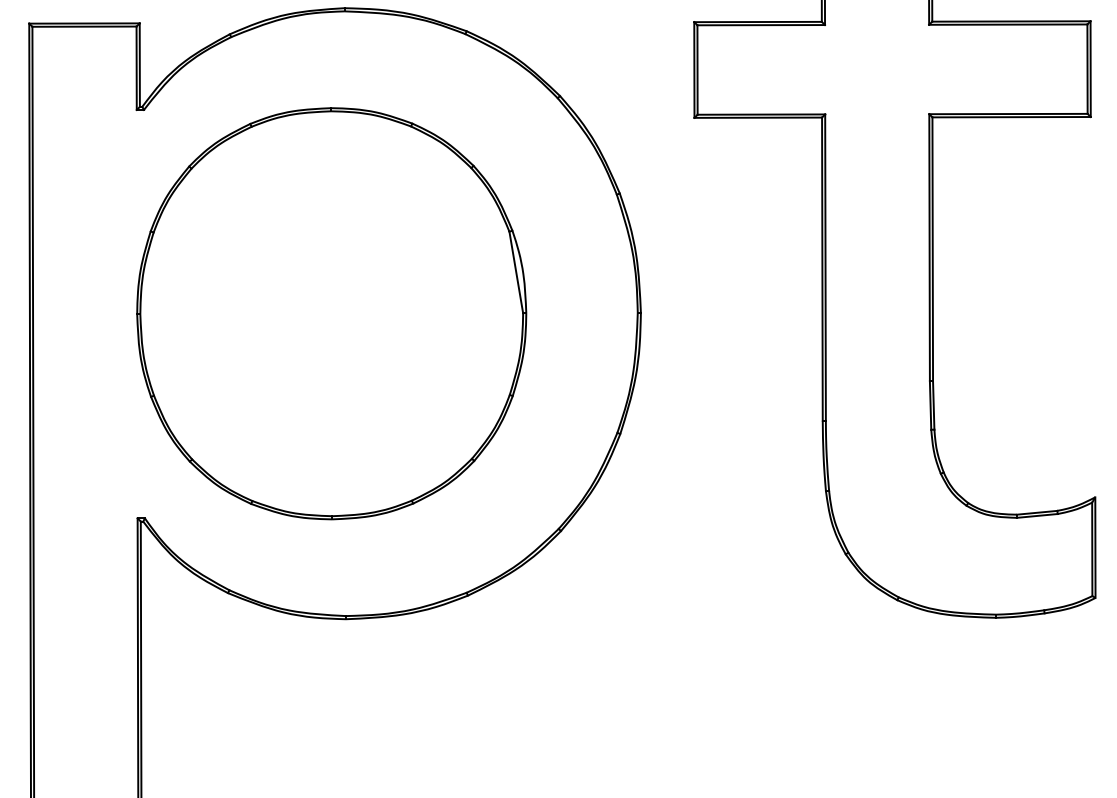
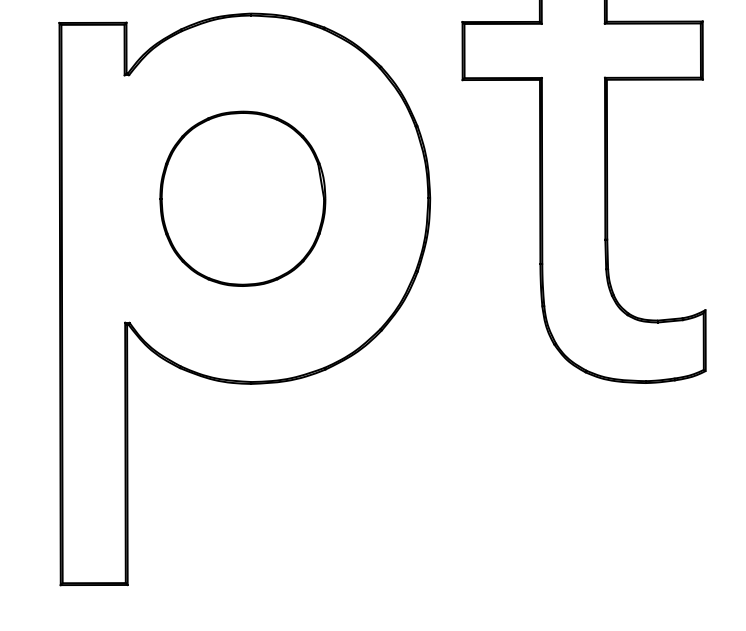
part: (331, 313) -> (242, 198), size x0.7

